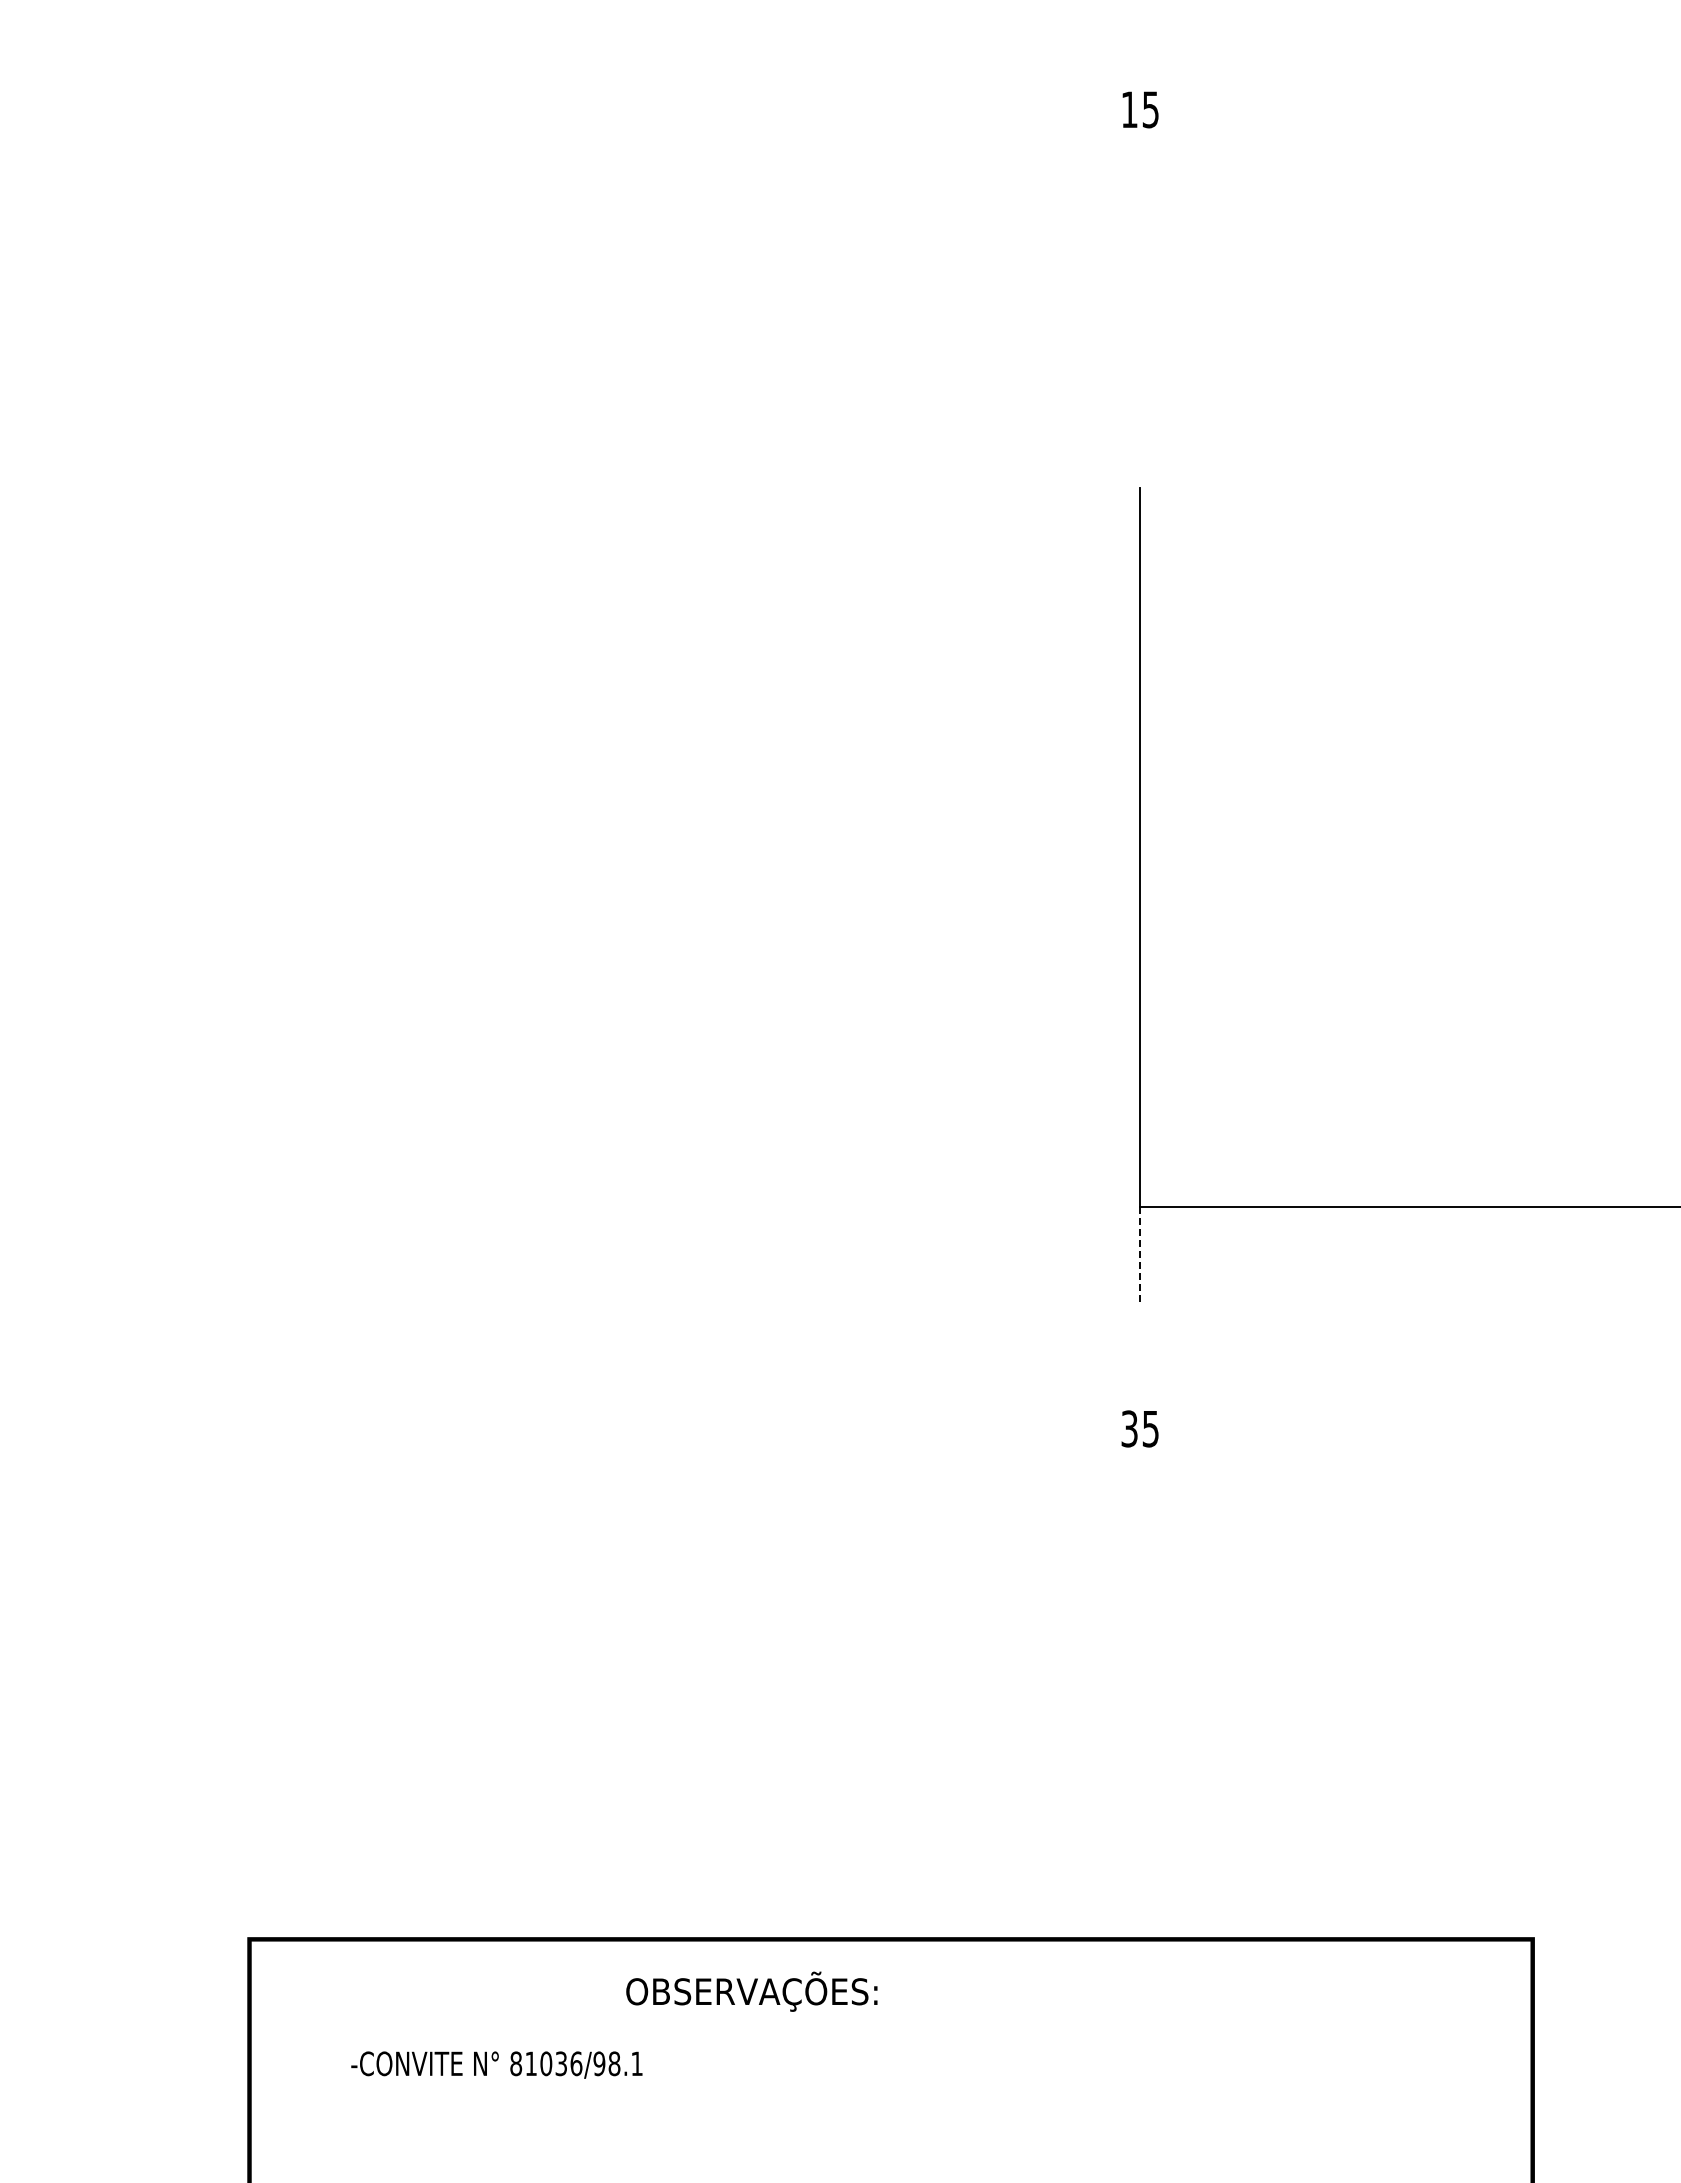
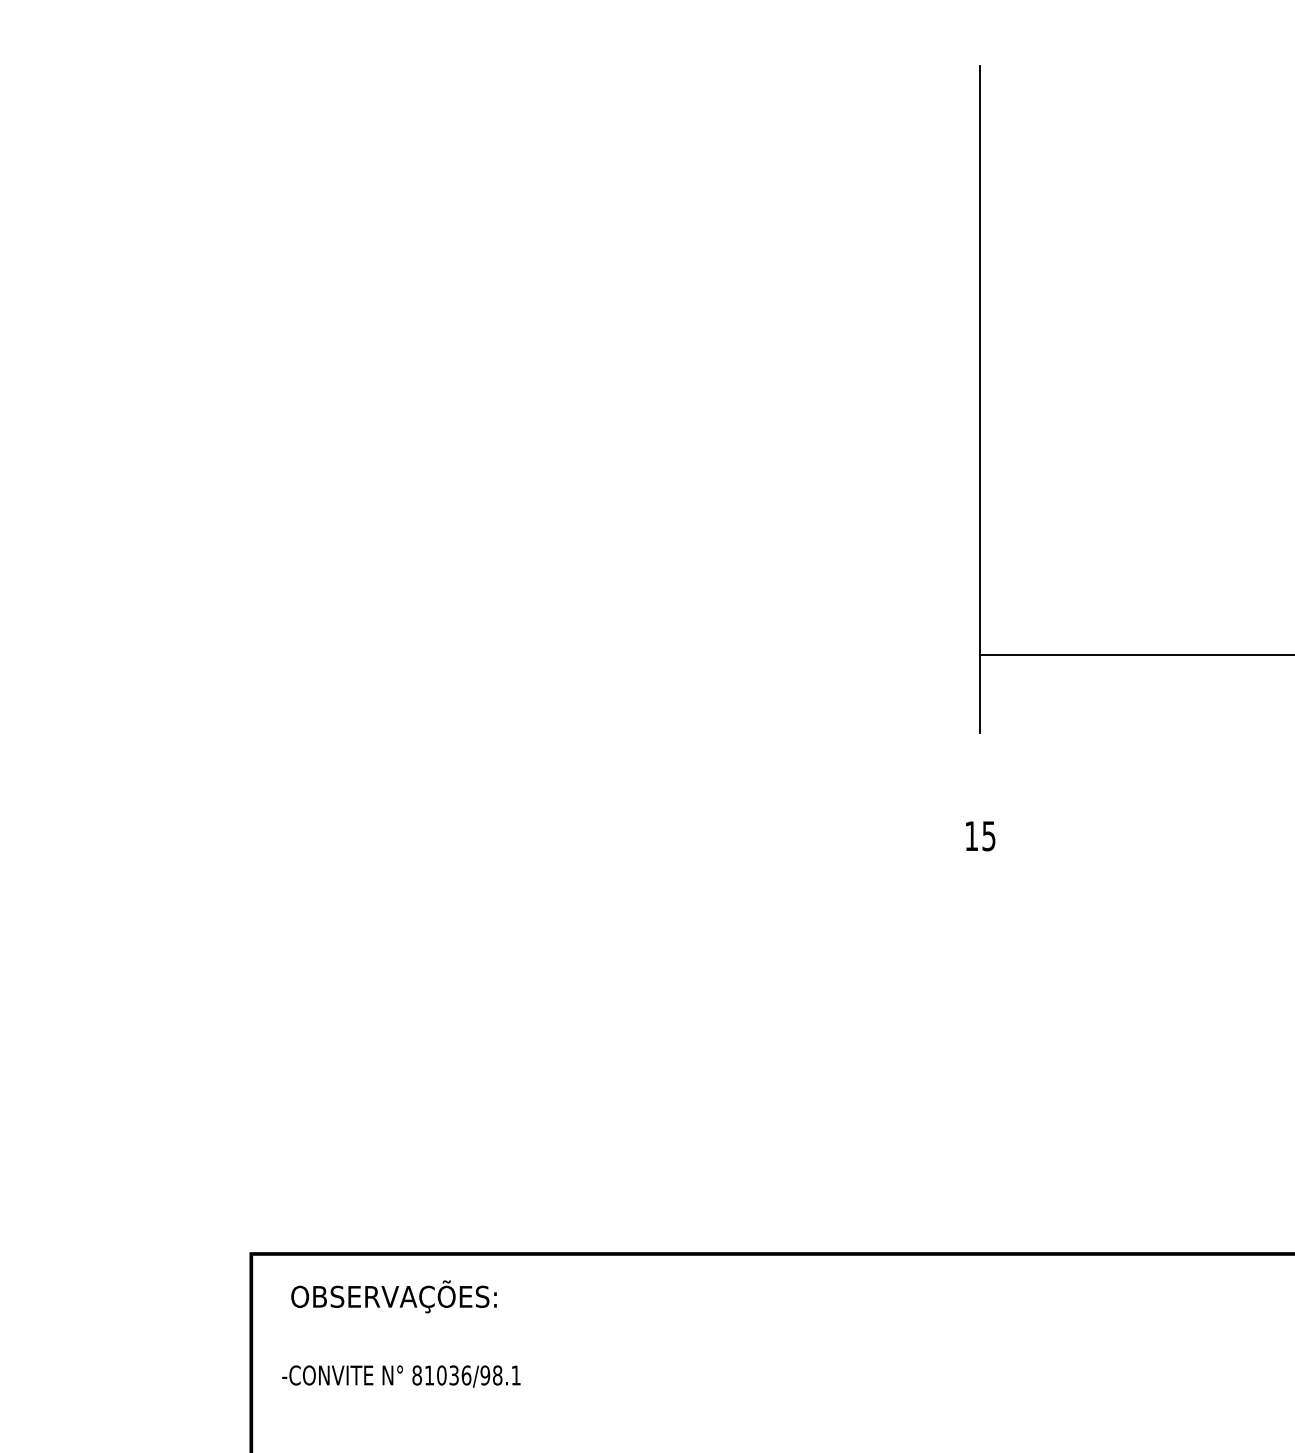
line: (1140, 1255) -> (980, 694), dashed -> solid
text: (1129, 1428) -> (971, 835), 35 -> 15
text: (751, 1991) -> (393, 1296), moved
text: (496, 2064) -> (401, 1376), moved

